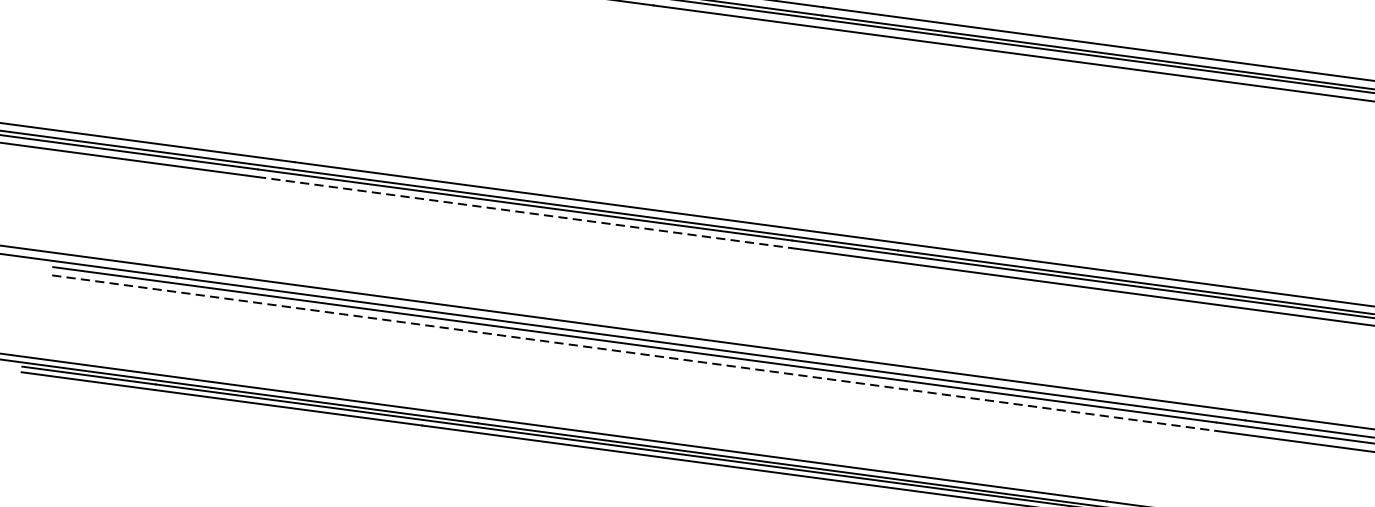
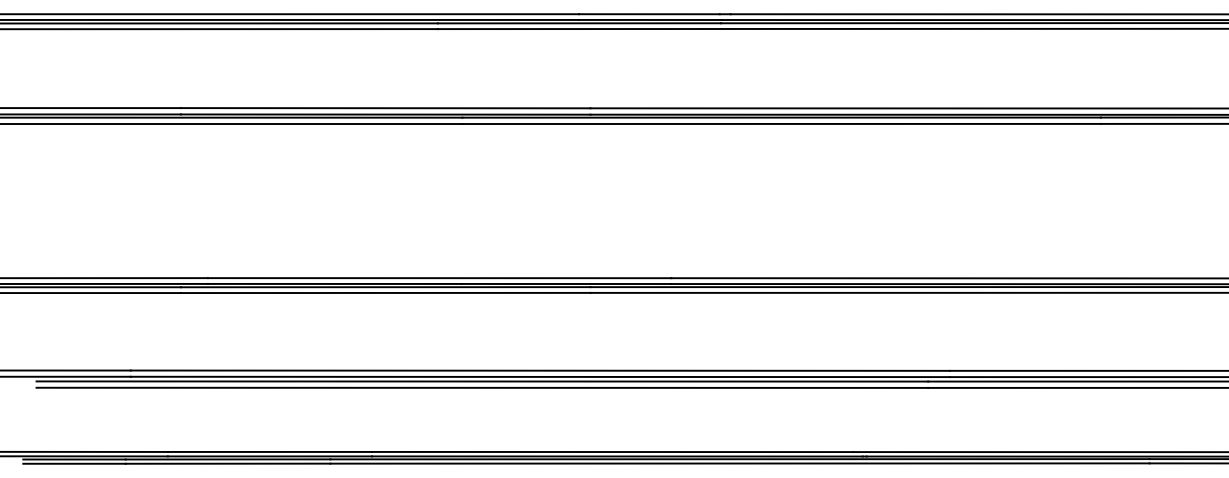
line: (523, 211) -> (385, 292), dashed -> solid
line: (633, 352) -> (482, 387), dashed -> solid

